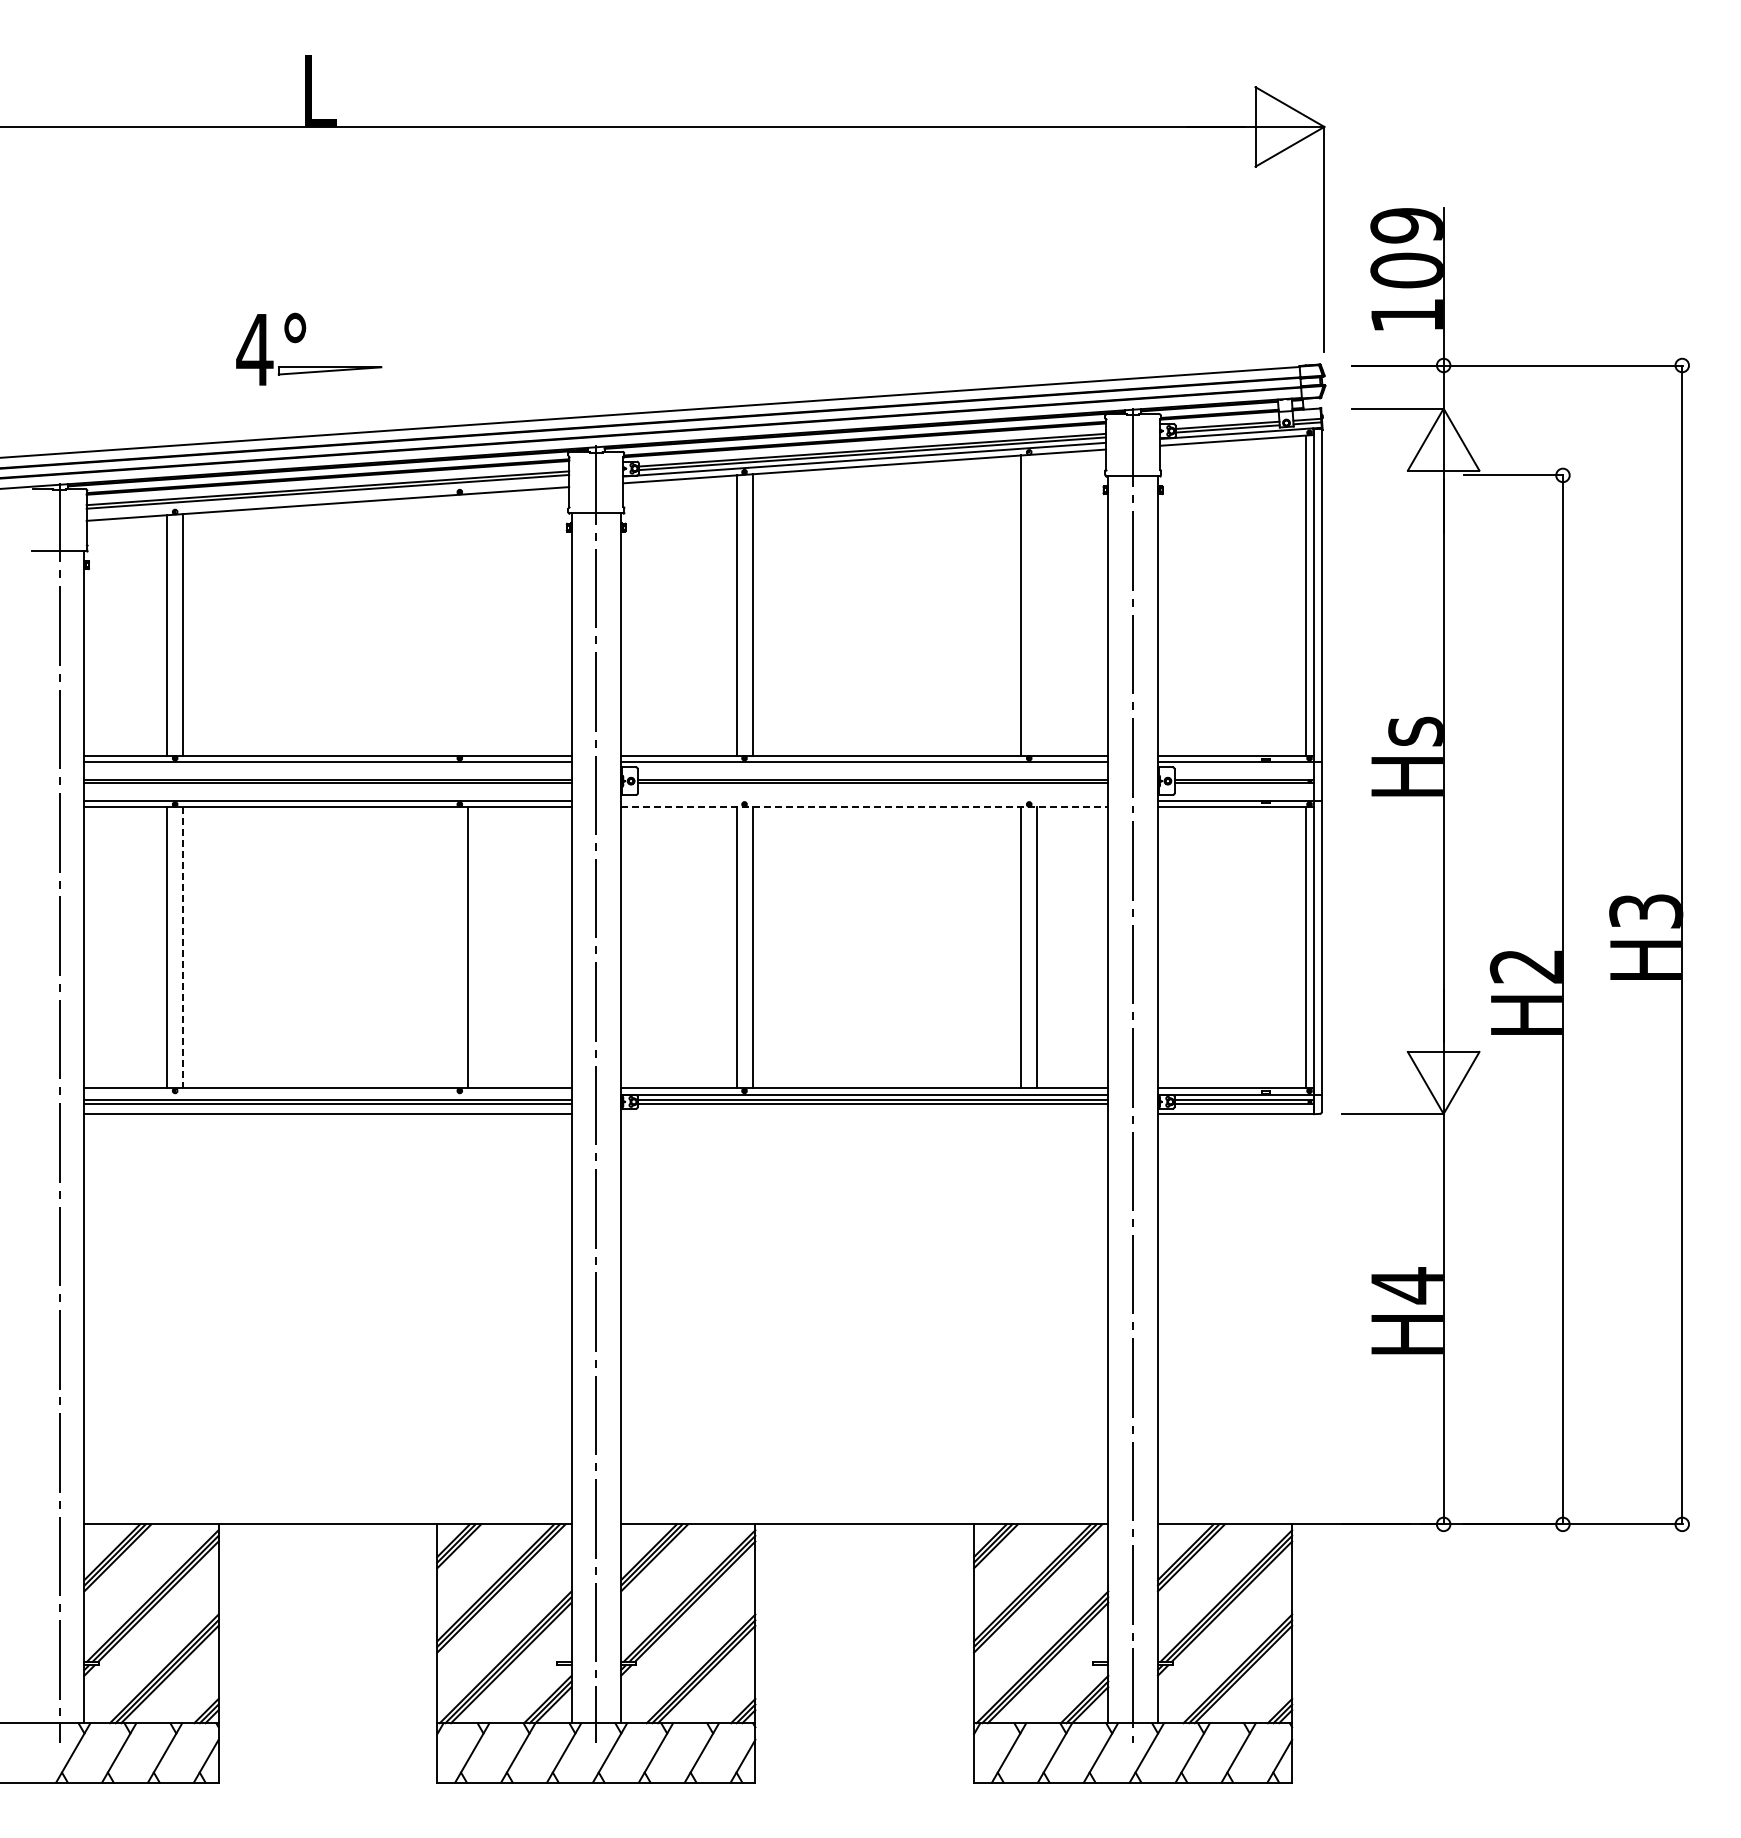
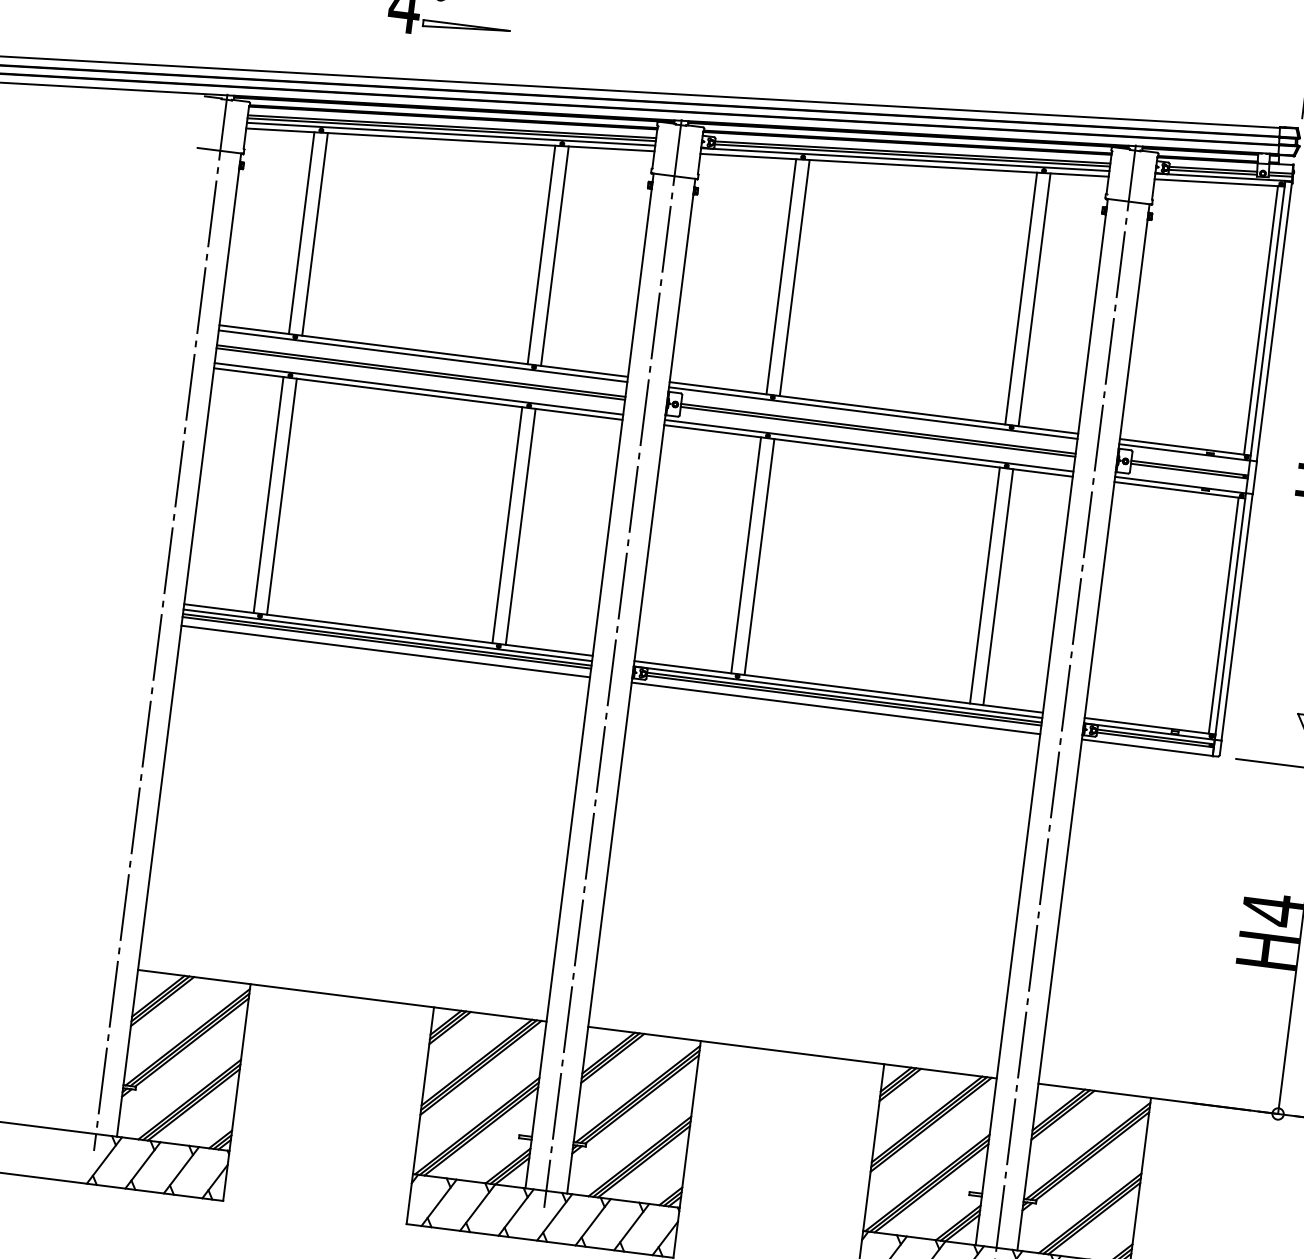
line: (327, 497) -> (450, 134), added
line: (1037, 604) -> (1034, 299), added
line: (467, 624) -> (554, 255), added
line: (451, 625) -> (541, 254), added
line: (864, 800) -> (869, 445), added
line: (864, 807) -> (868, 451), dashed -> solid
line: (183, 947) -> (282, 496), dashed -> solid
line: (451, 947) -> (507, 524), added
line: (327, 1094) -> (387, 635), added
line: (864, 1113) -> (835, 707), added

